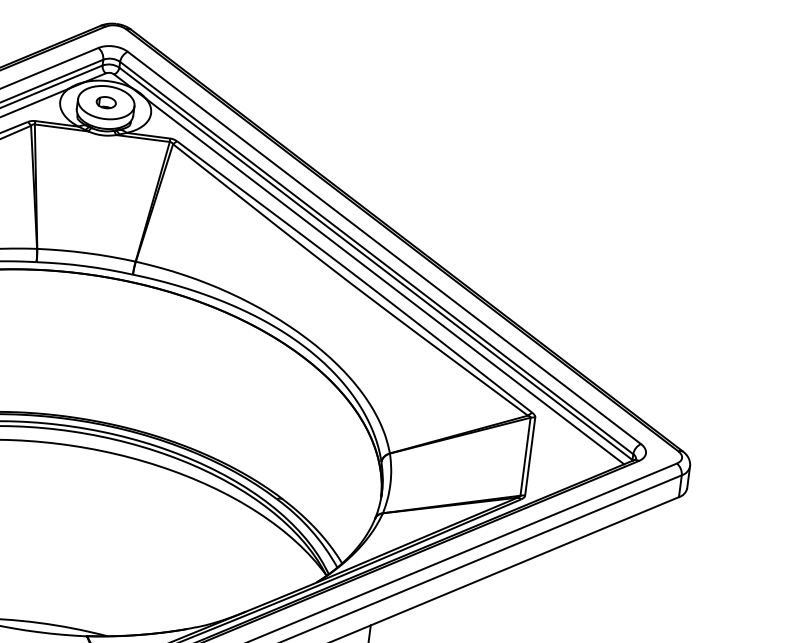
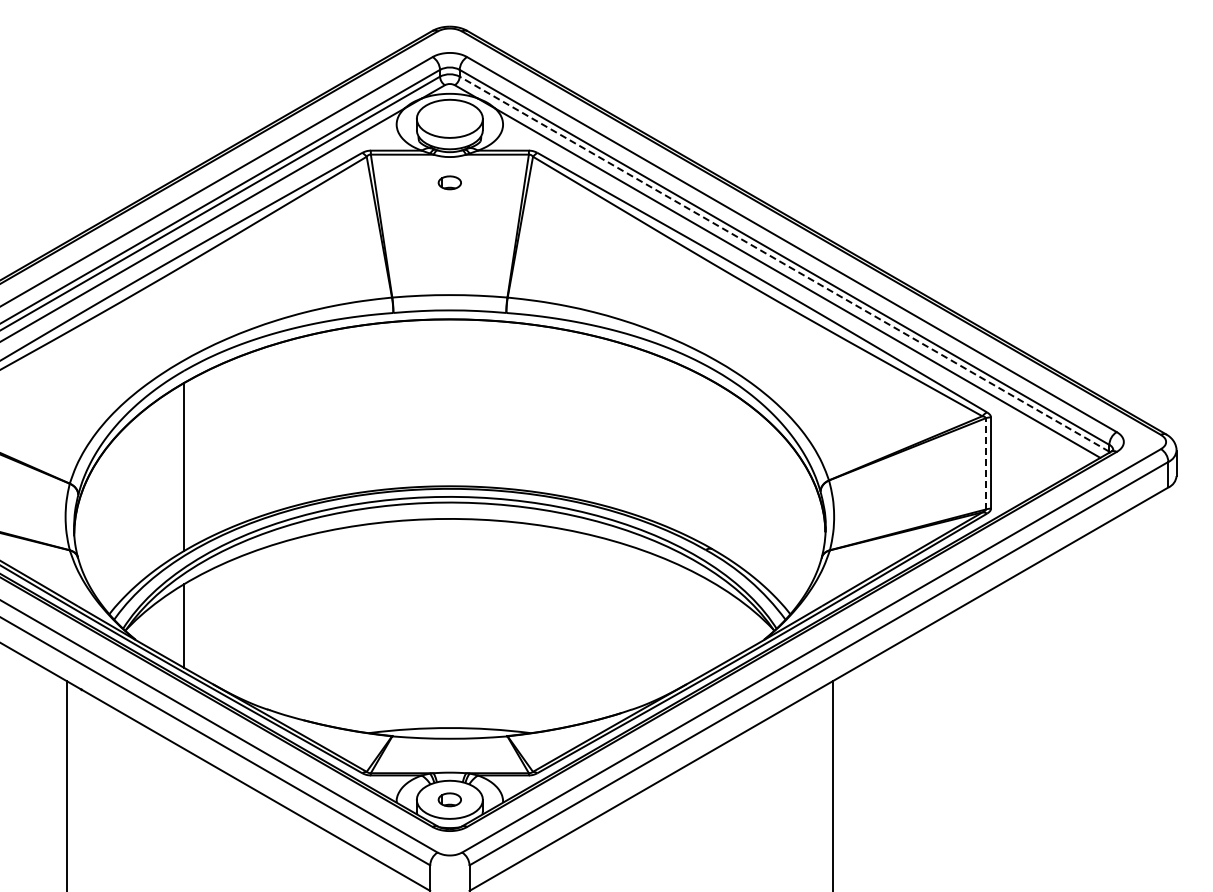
part: (106, 102) -> (449, 182), moved
line: (375, 263) -> (784, 263), solid -> dashed
line: (525, 456) -> (985, 463), solid -> dashed

